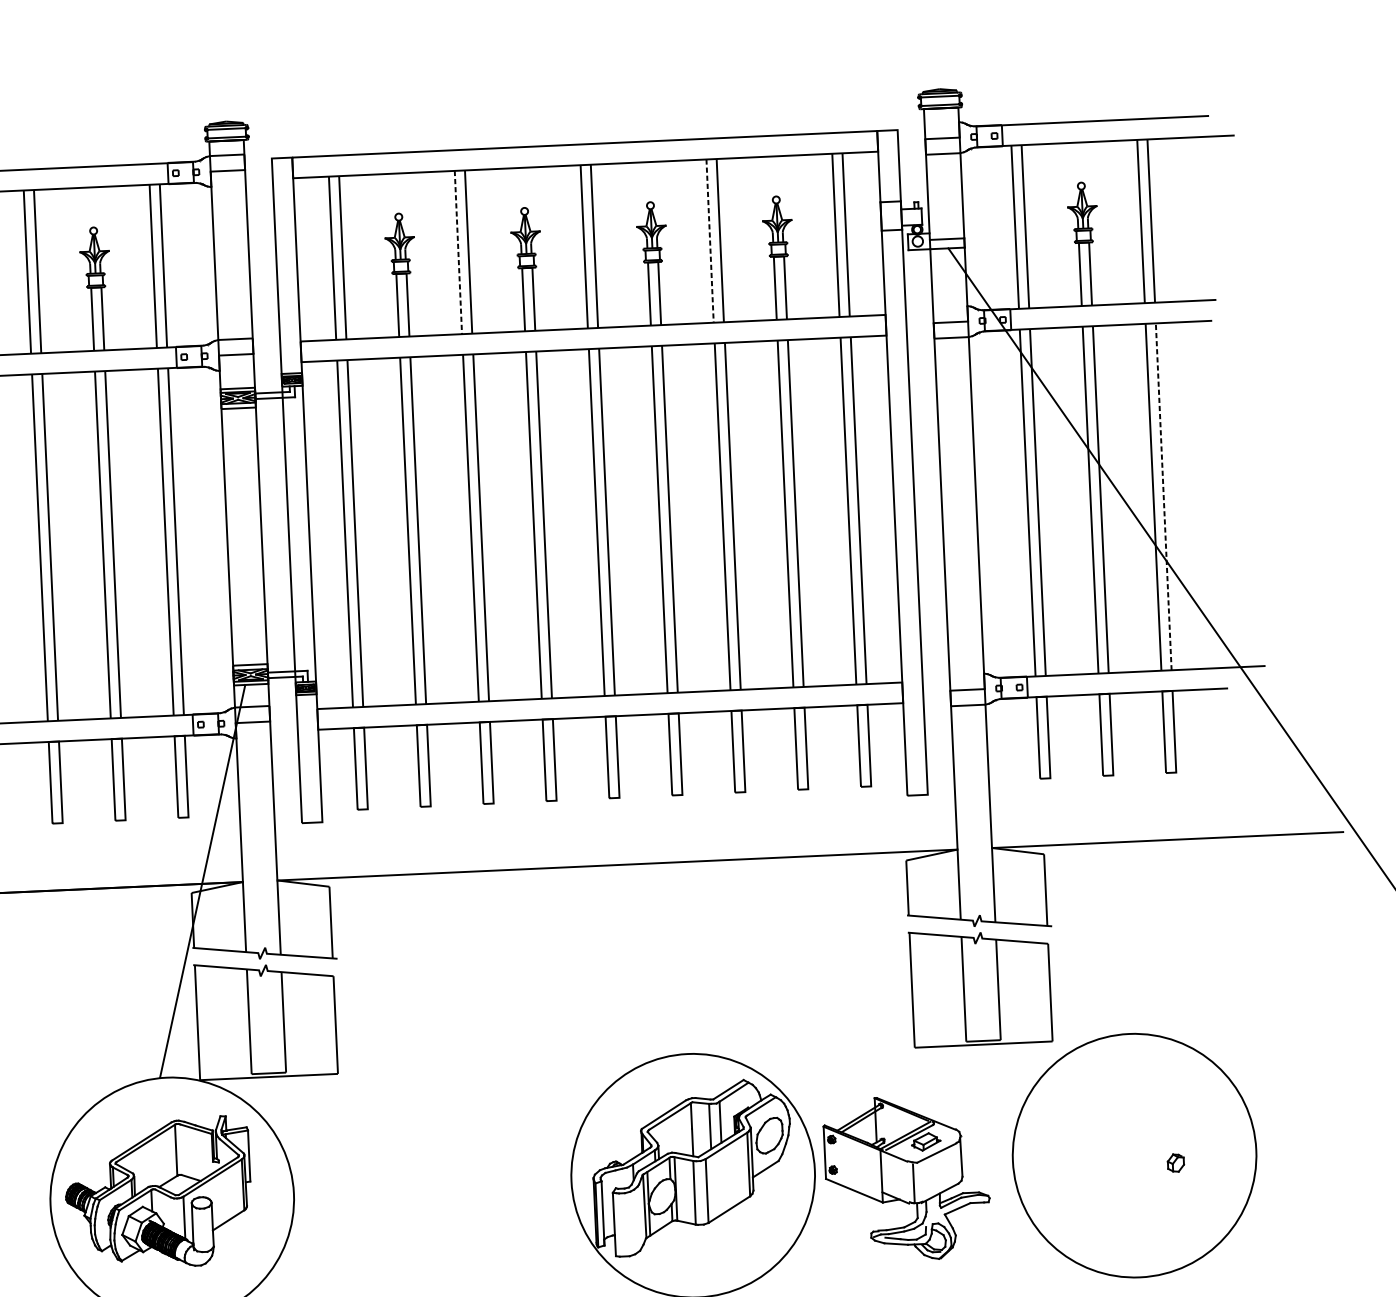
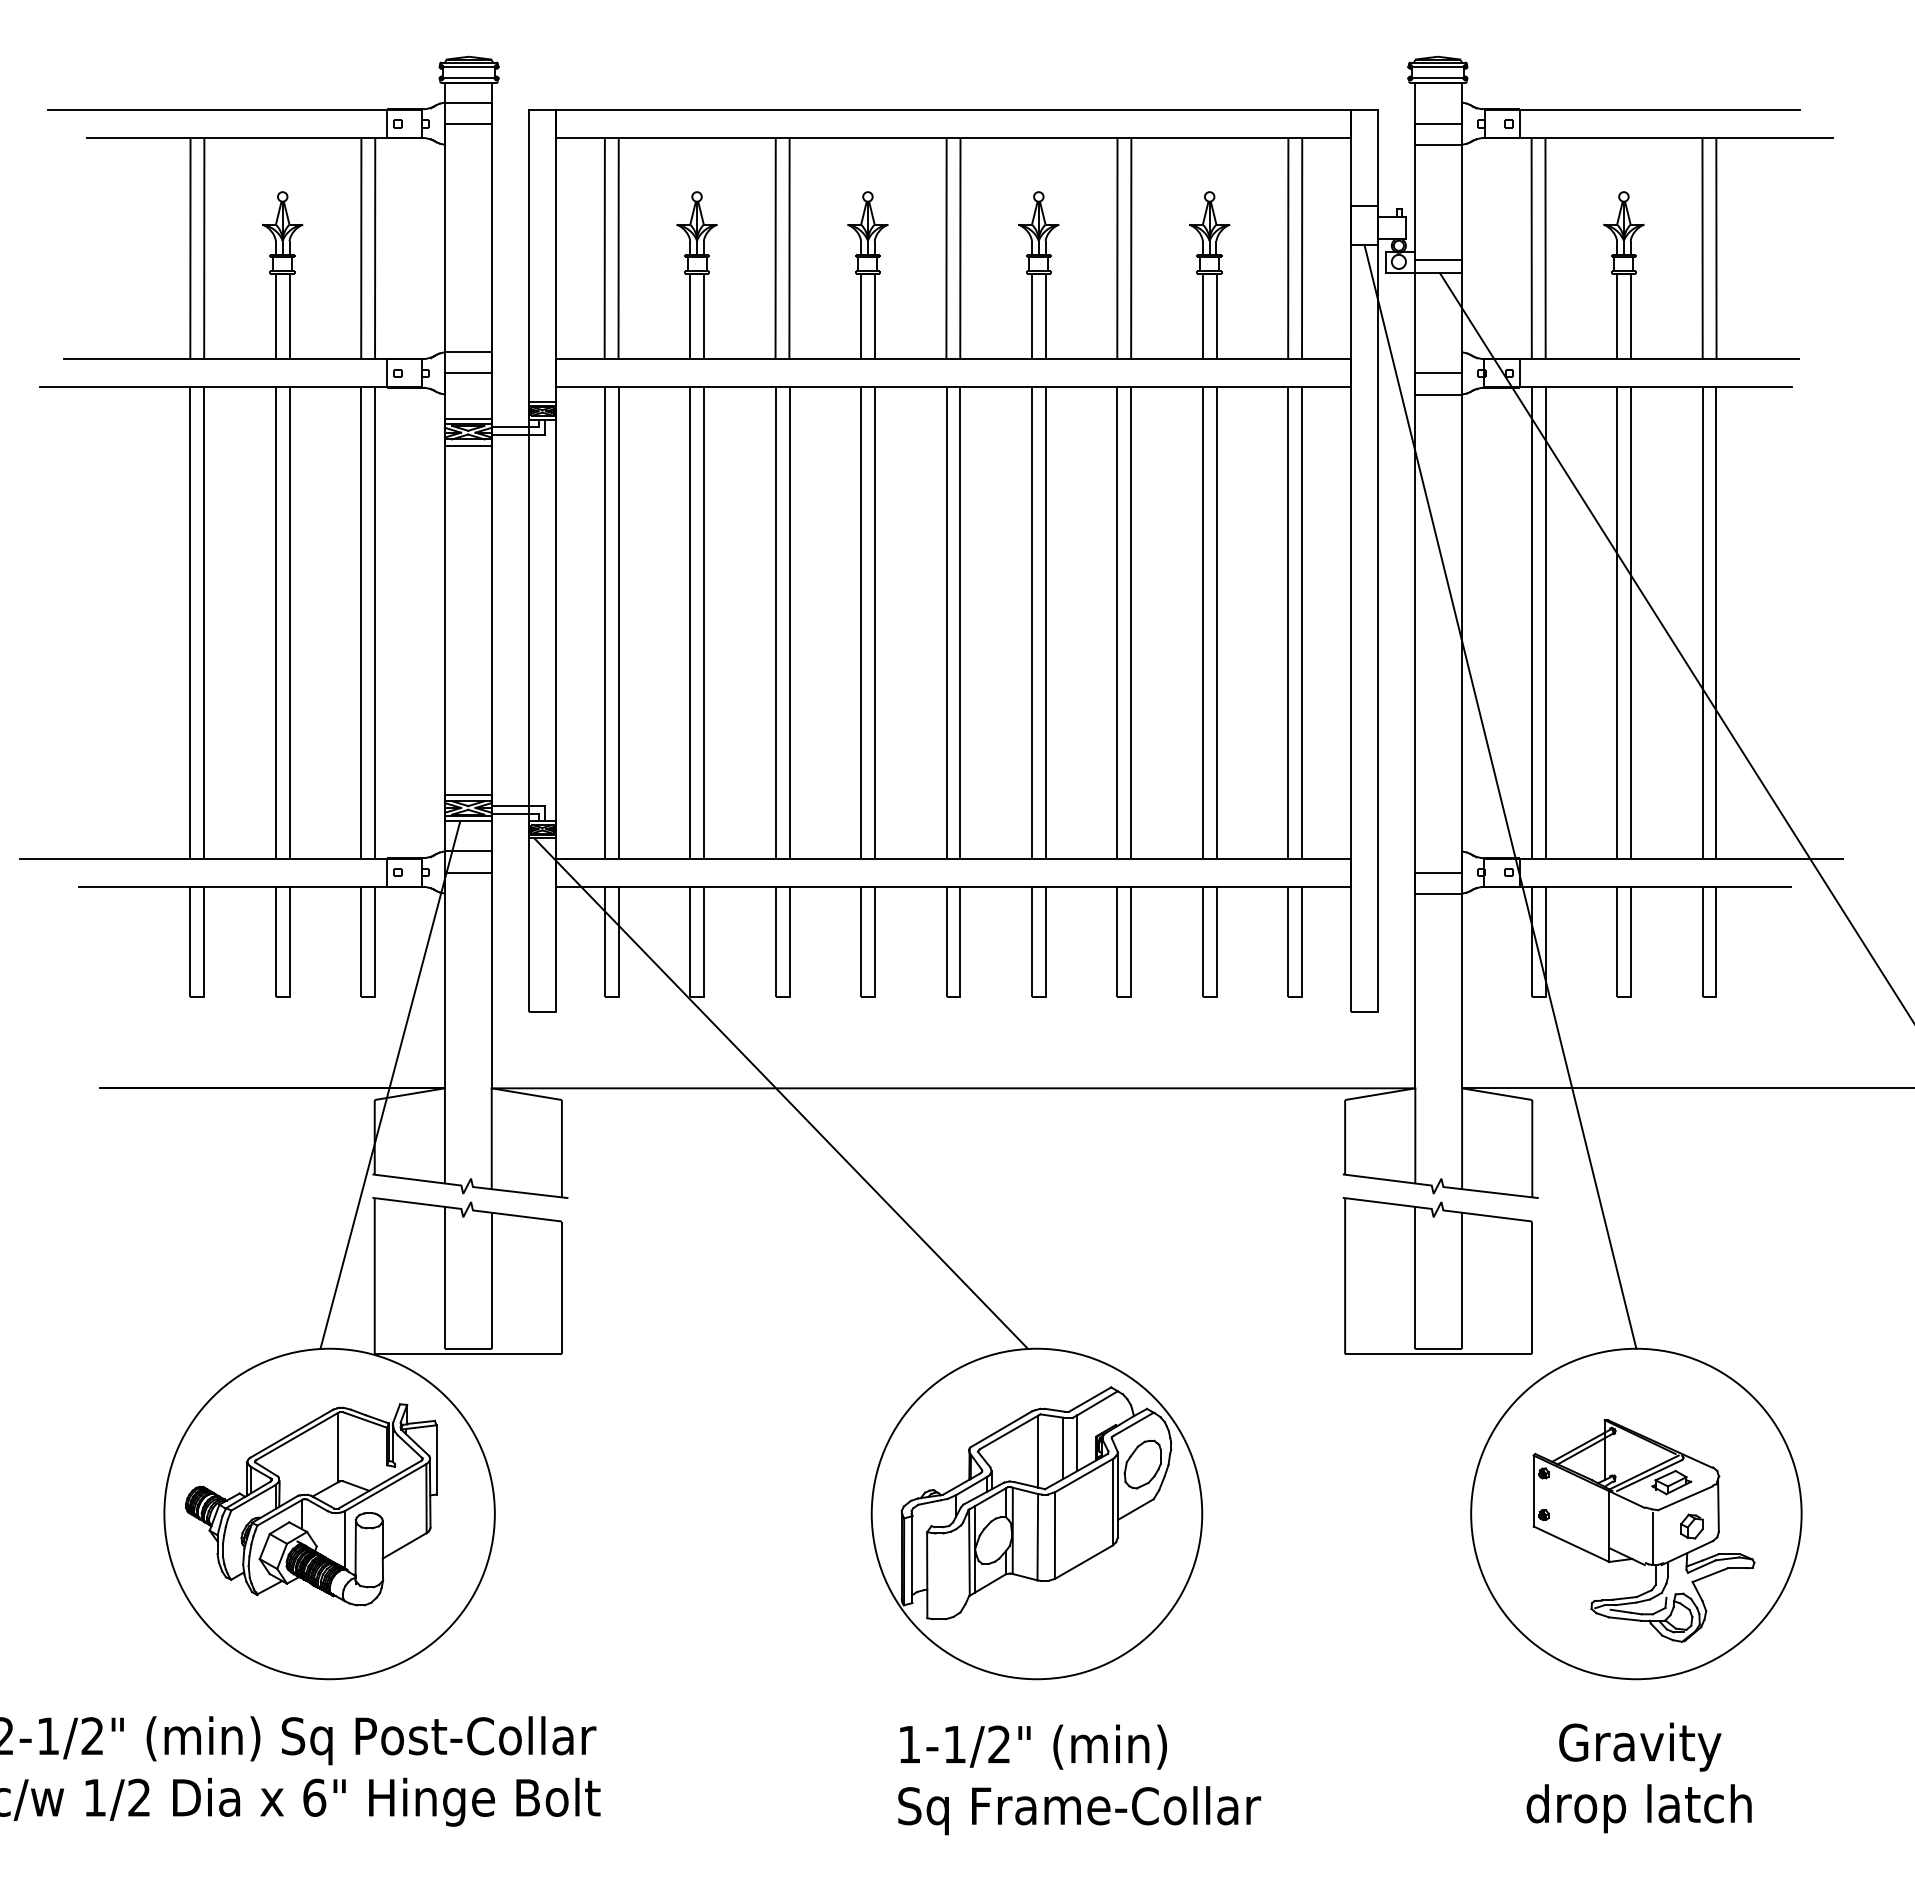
line: (710, 241) -> (1117, 248), dashed -> solid
line: (458, 252) -> (775, 248), dashed -> solid
line: (1163, 496) -> (1716, 622), dashed -> solid
line: (1010, 631) -> (1500, 796), added
line: (490, 874) -> (780, 1093), added
part: (906, 1178) -> (1643, 1530), moved

